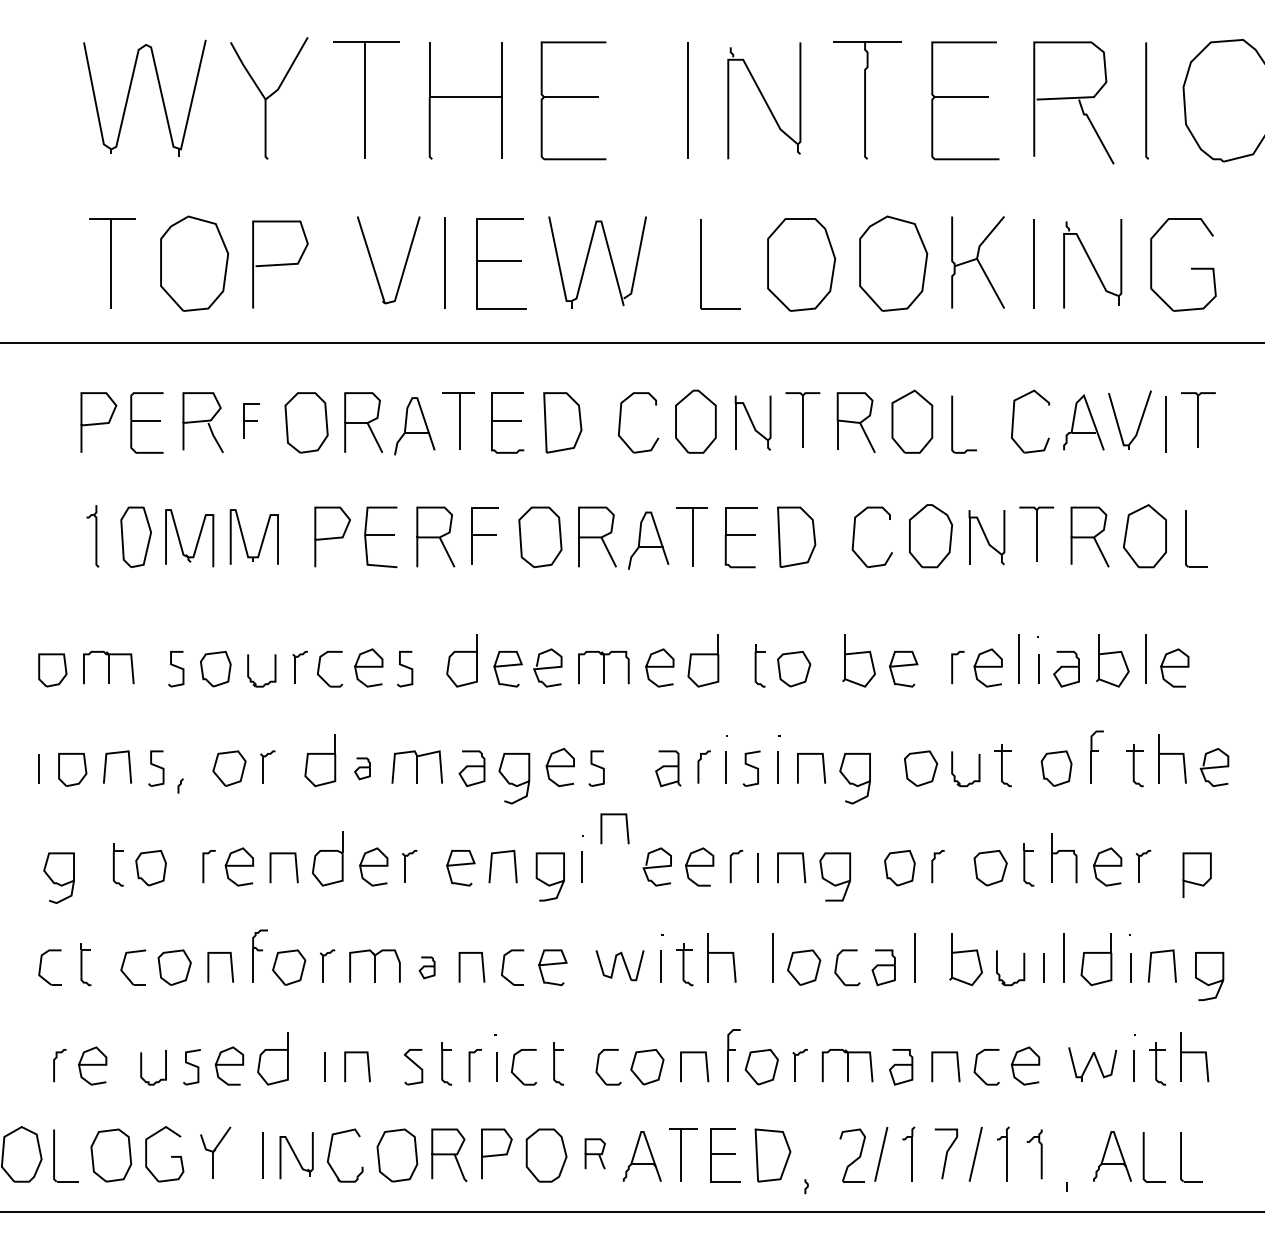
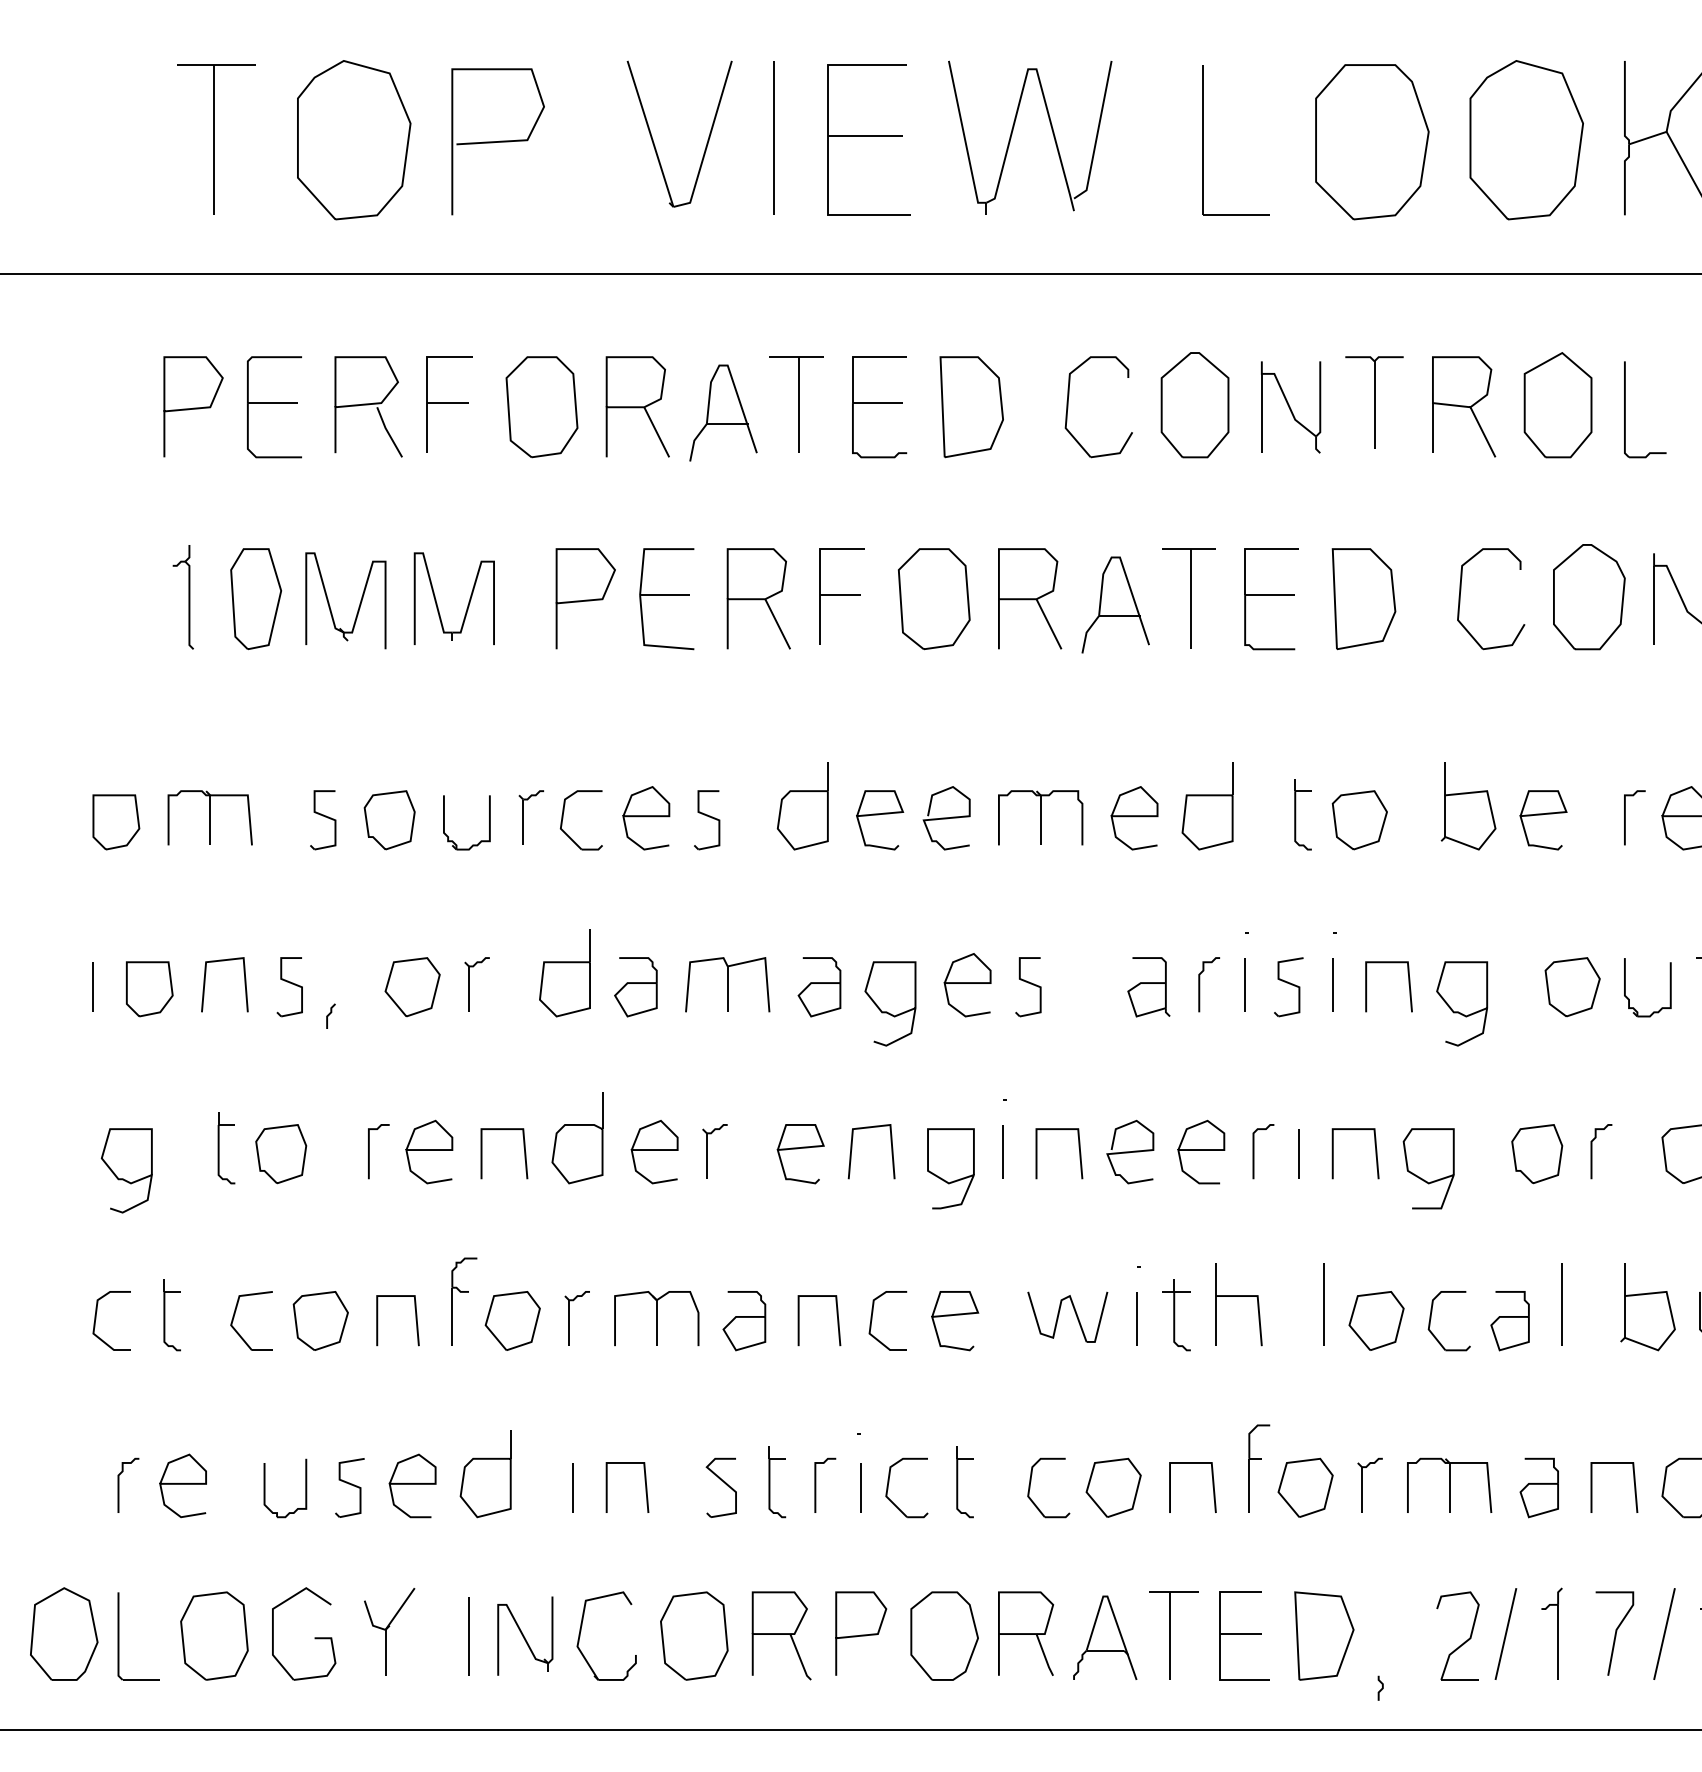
part: (251, 420) -> (449, 403), size x1.67
part: (362, 768) -> (635, 986), size x1.67
line: (602, 828) -> (1038, 1152), moved
part: (426, 967) -> (743, 1320), size x1.67
part: (595, 1153) -> (1026, 1632), size x1.67

